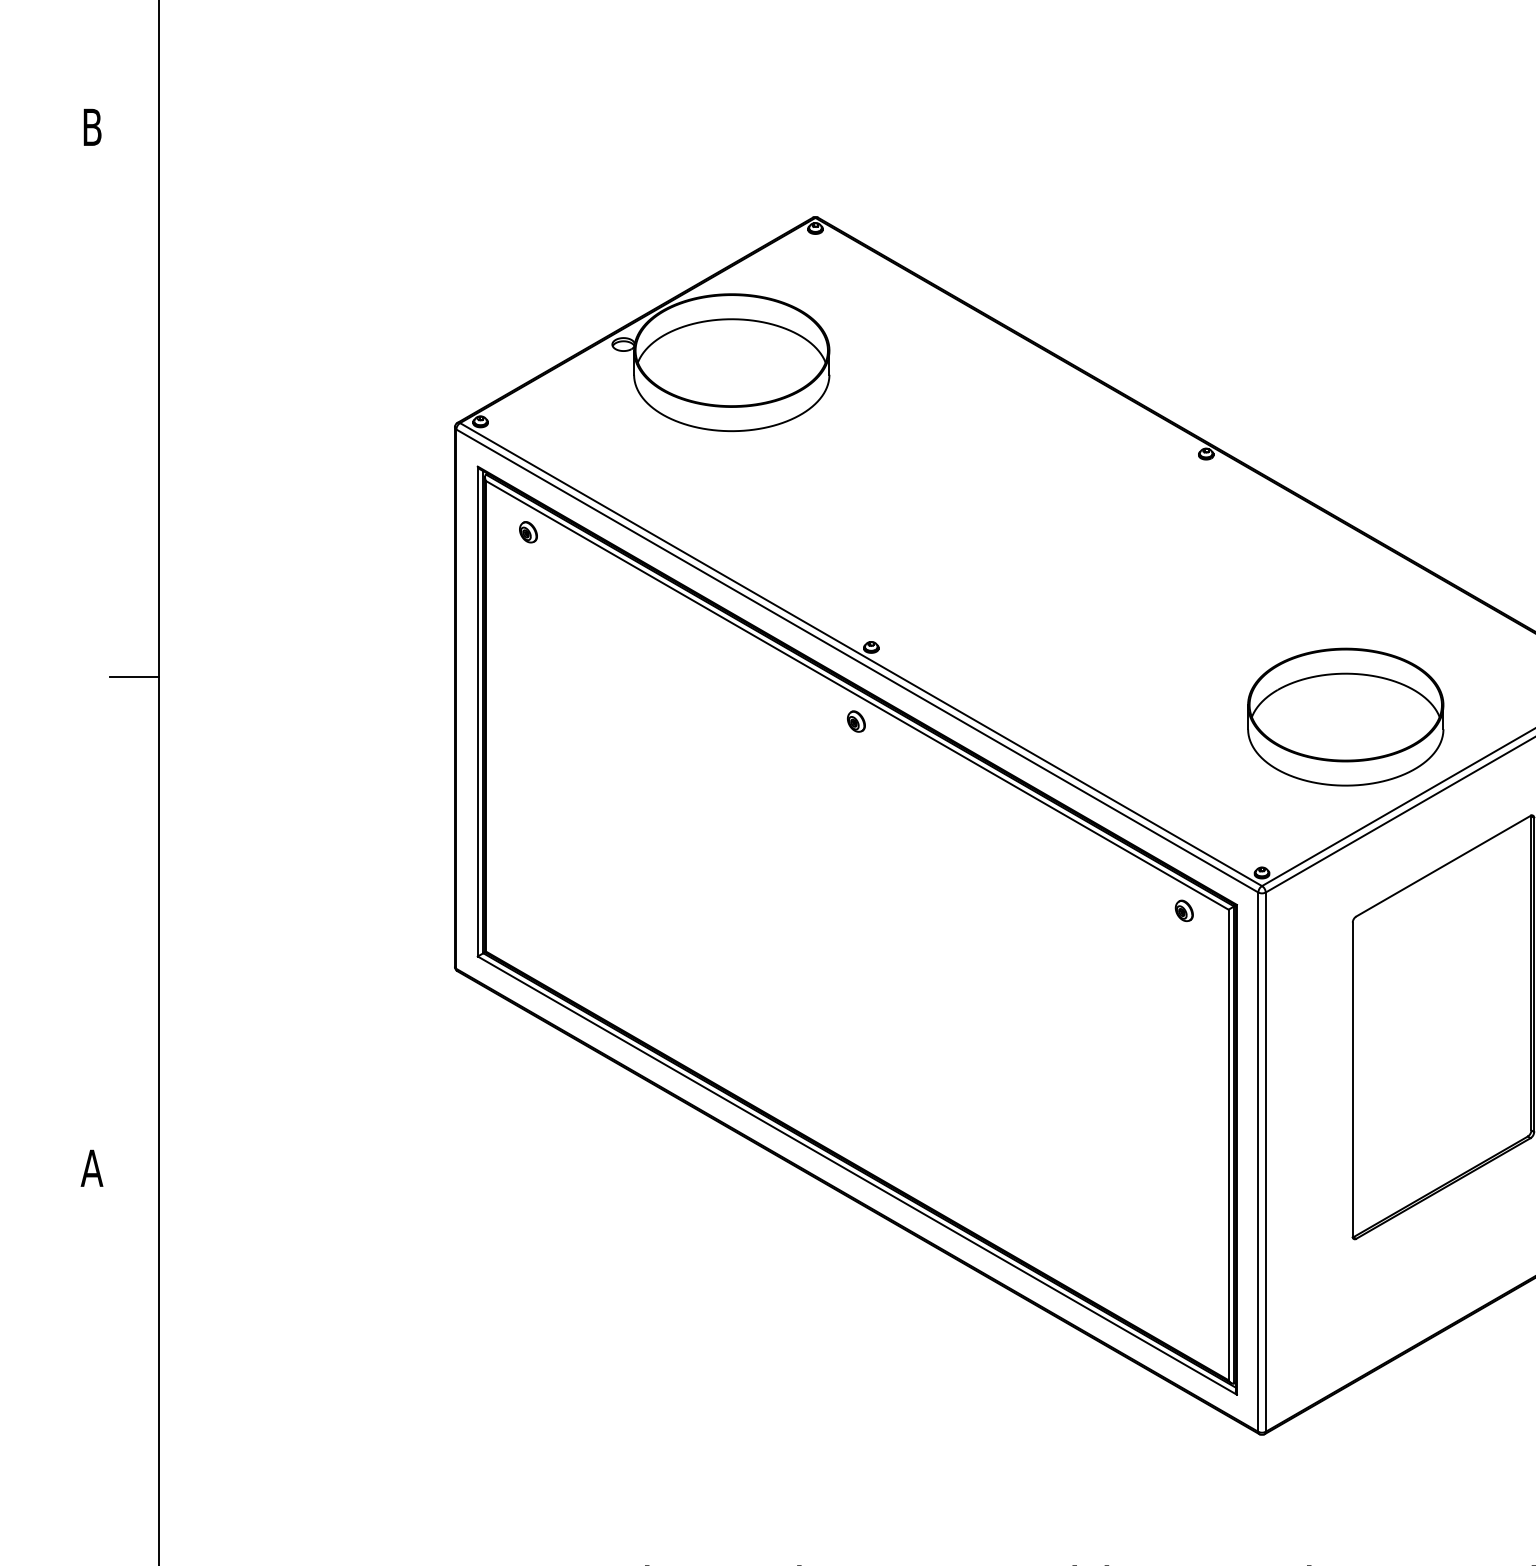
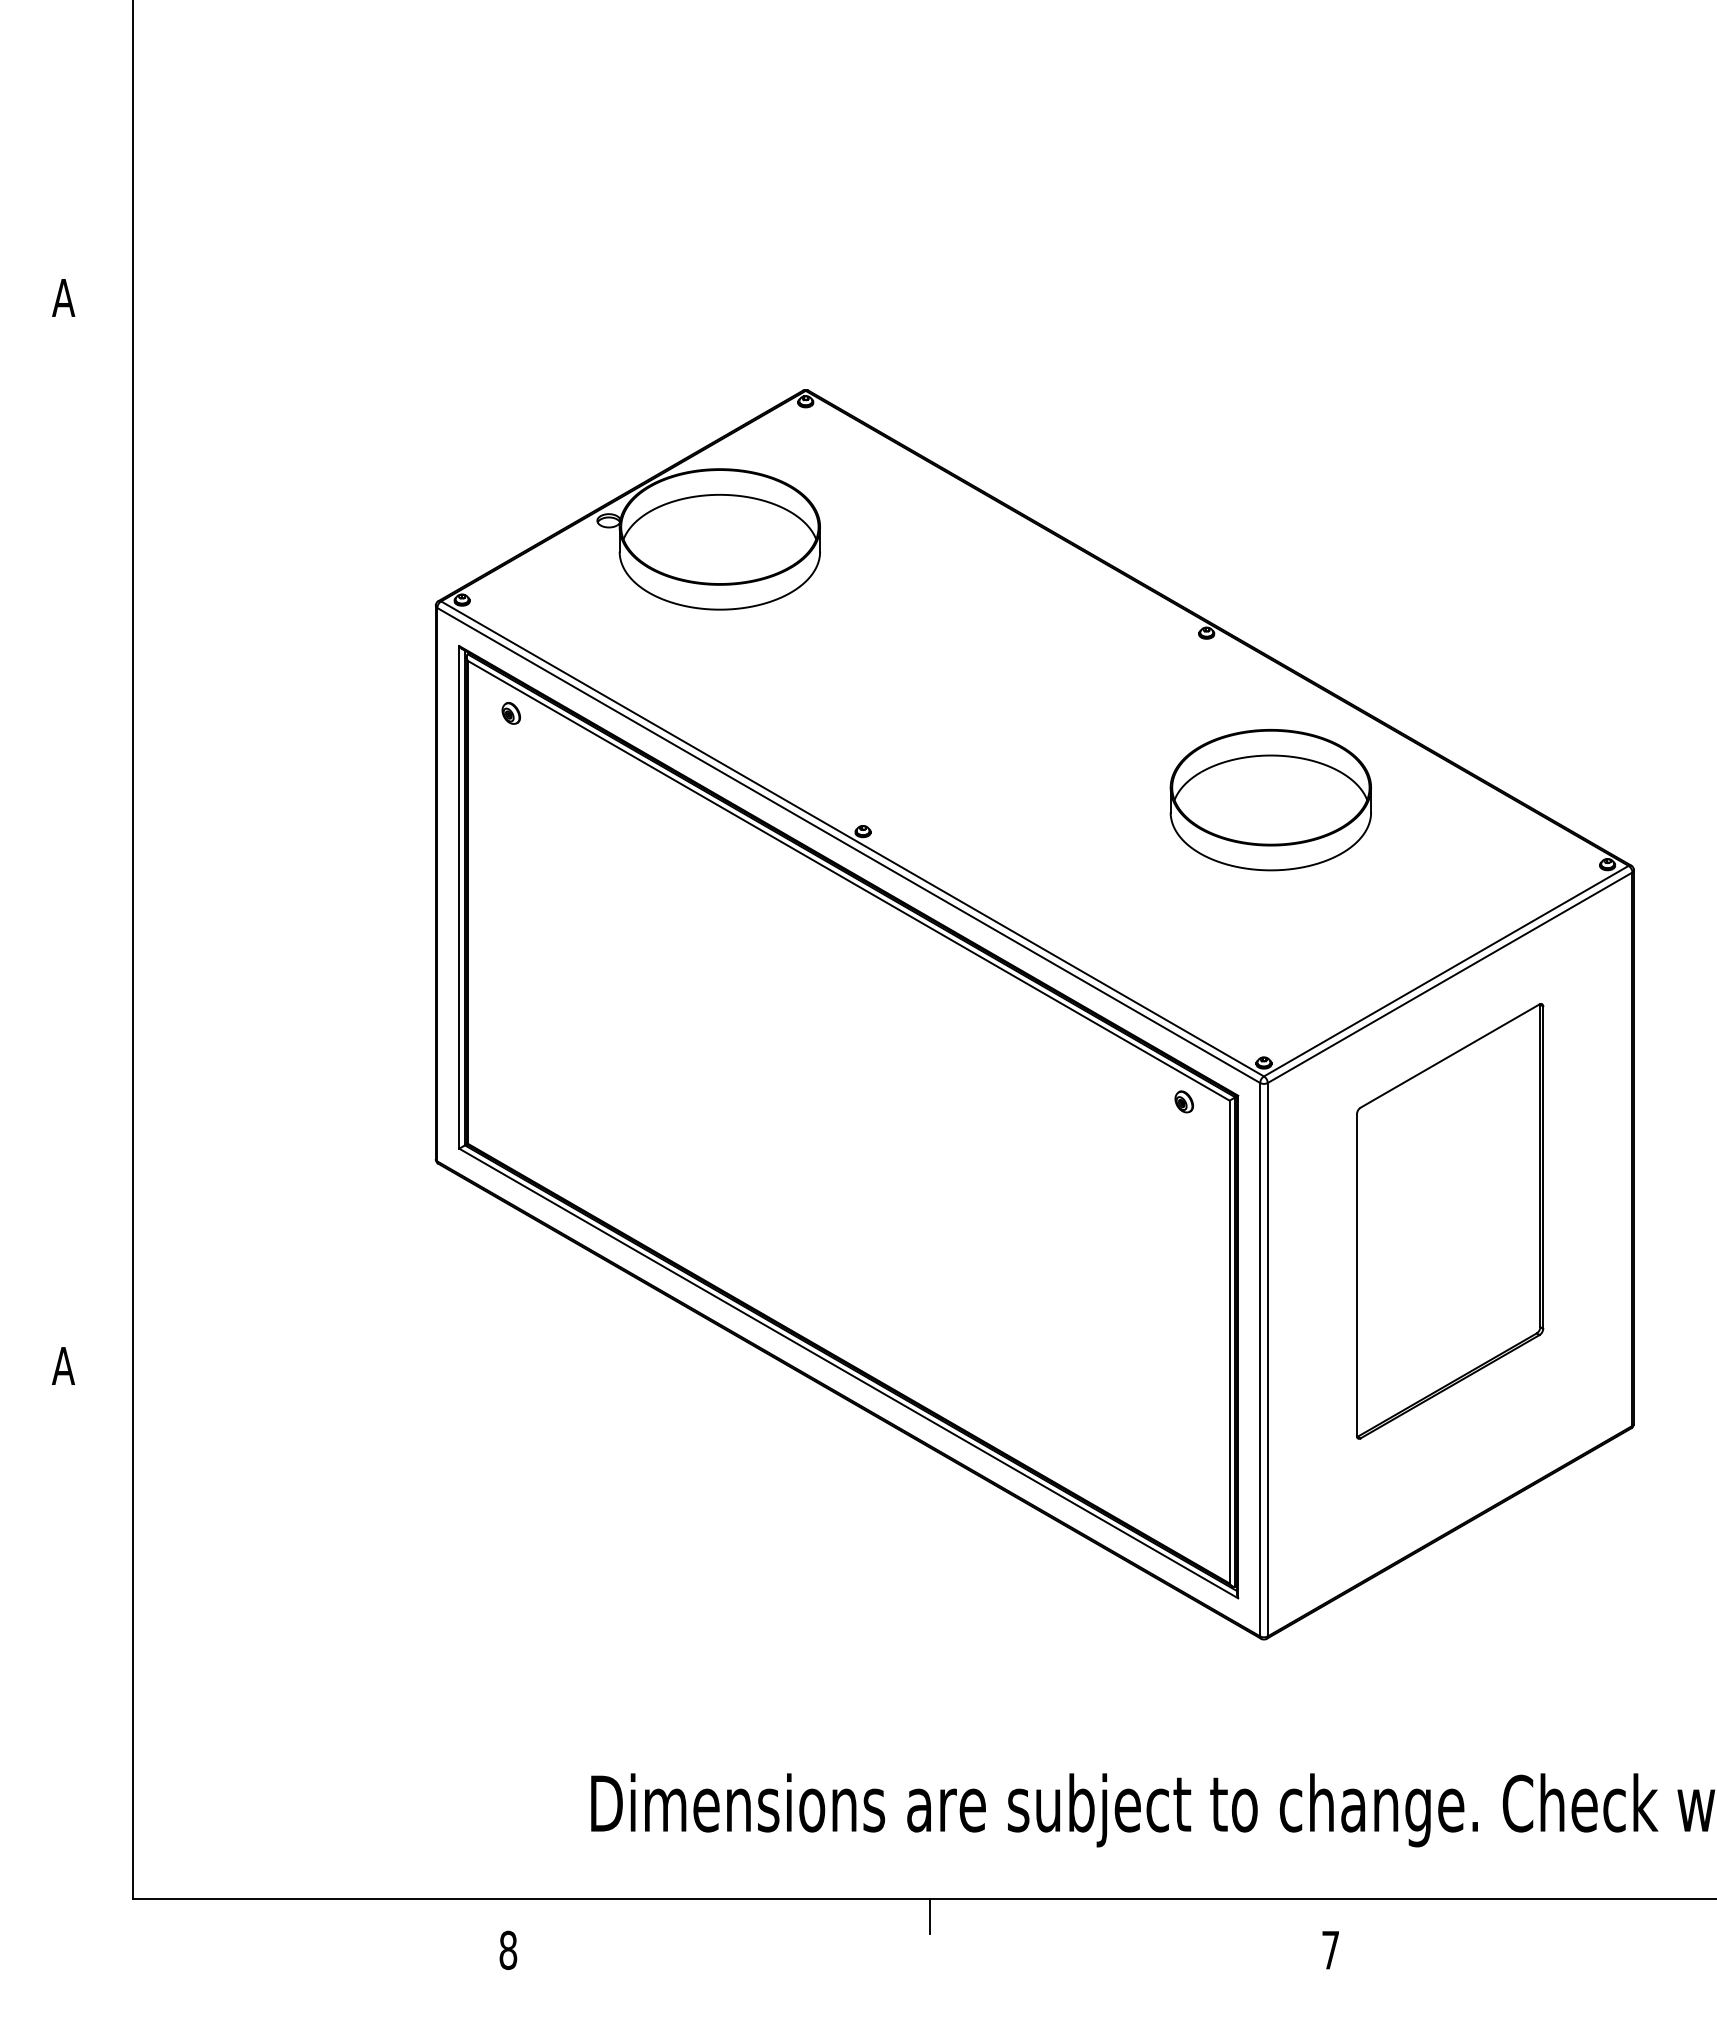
text: (92, 126) -> (63, 297), B -> A
line: (133, 676) -> (106, 861), removed
part: (1345, 717) -> (1270, 800), moved
part: (856, 721) -> (847, 907), removed

